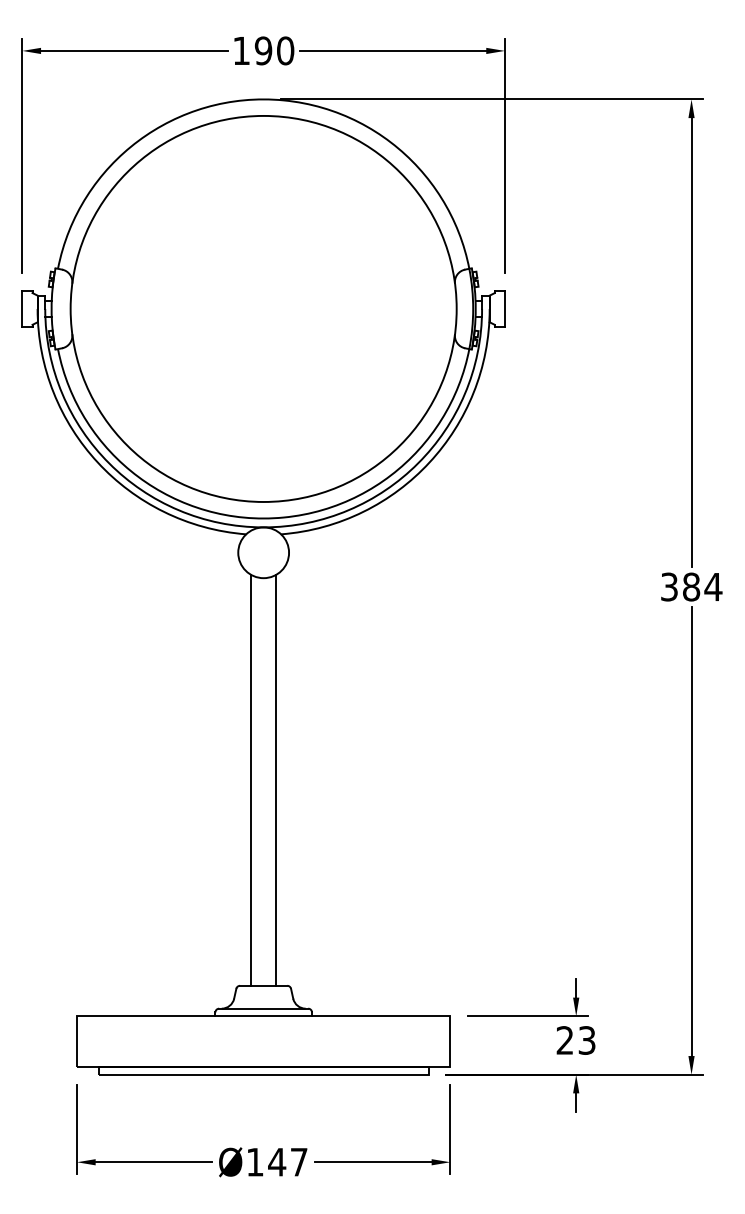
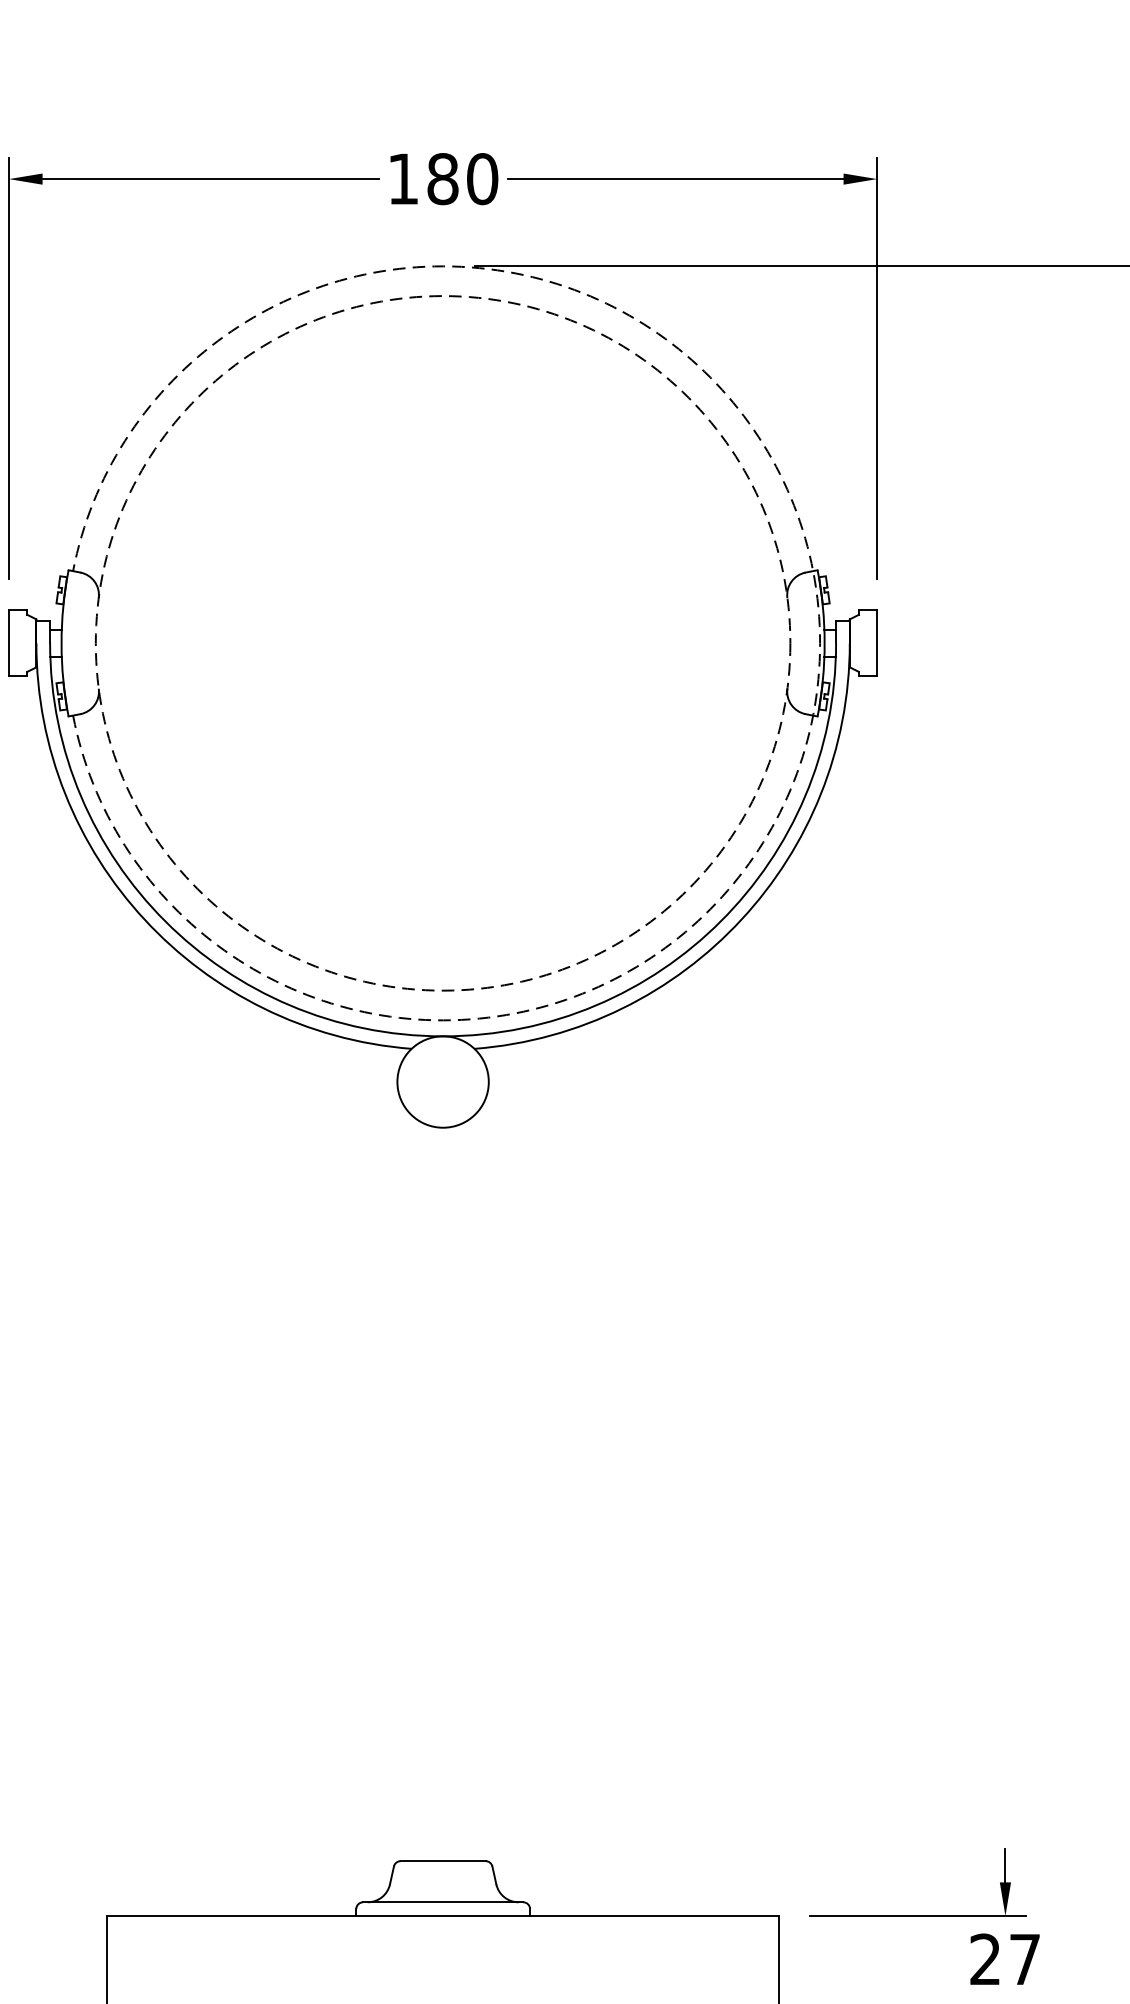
text: (263, 50) -> (442, 178), 190 -> 180
circle: (263, 308) -> (442, 642), solid -> dashed
arc: (473, 308) -> (820, 642), solid -> dashed
line: (250, 779) -> (419, 1489), removed
line: (276, 779) -> (466, 1489), removed
text: (586, 1040) -> (1023, 1959), 23 -> 27

